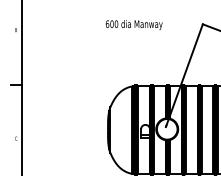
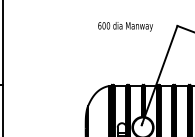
text: (133, 24) -> (124, 26), moved

